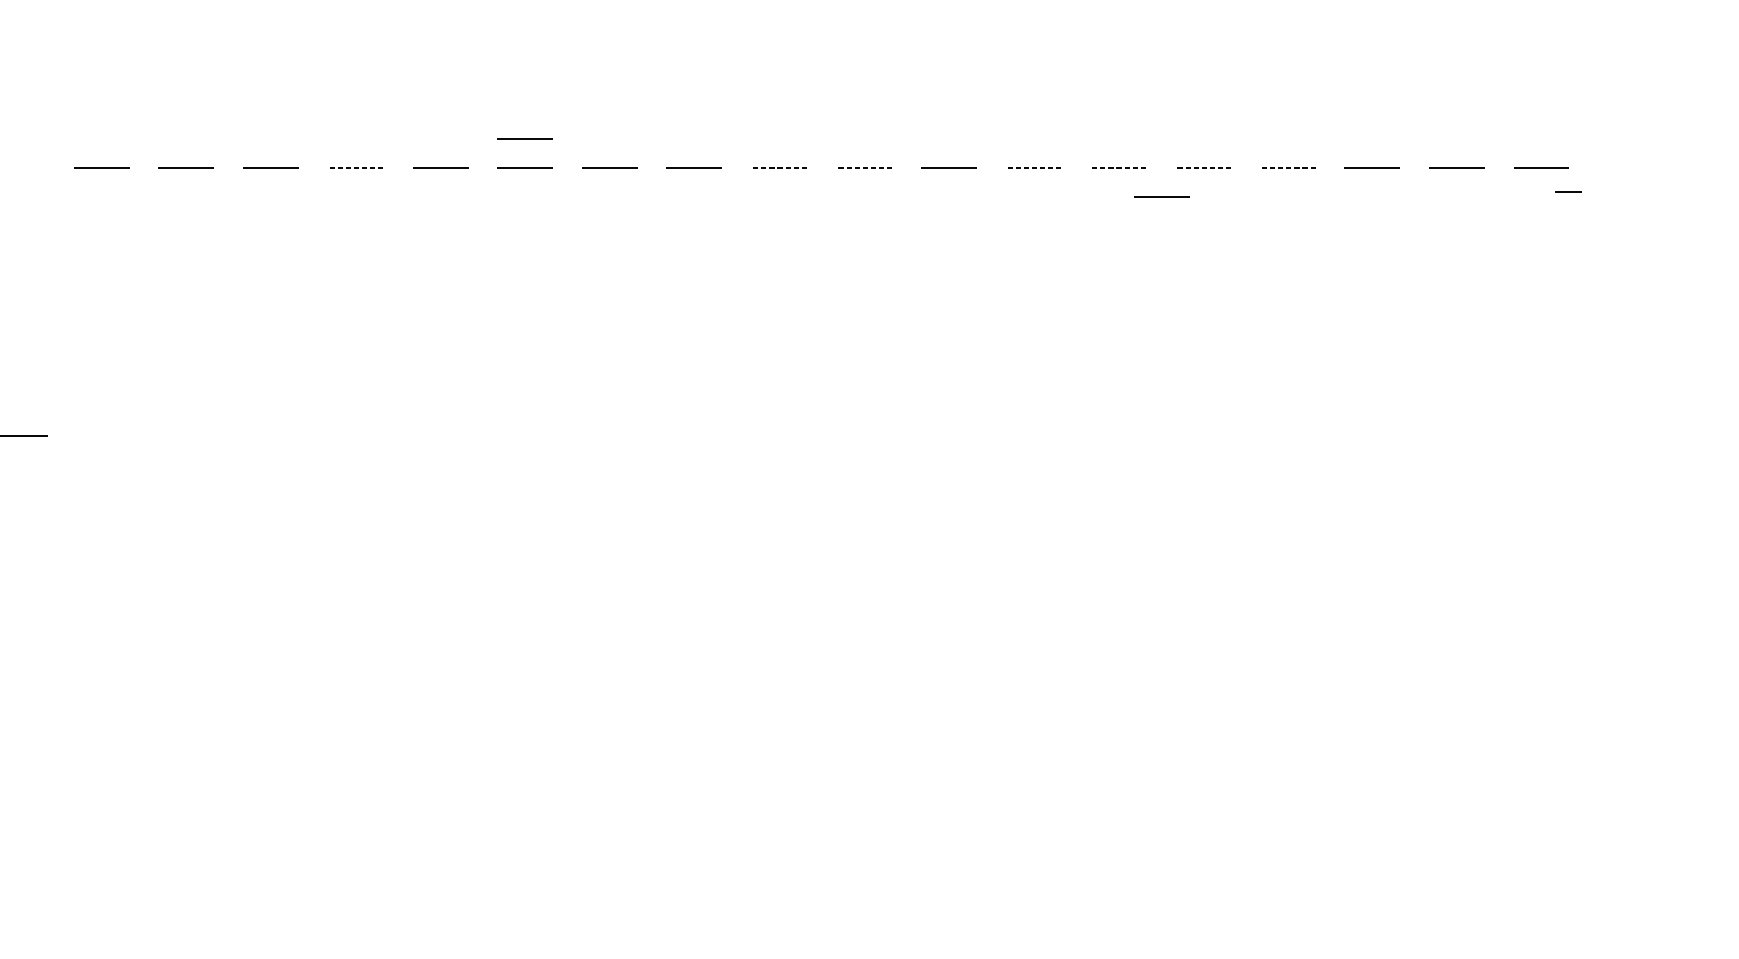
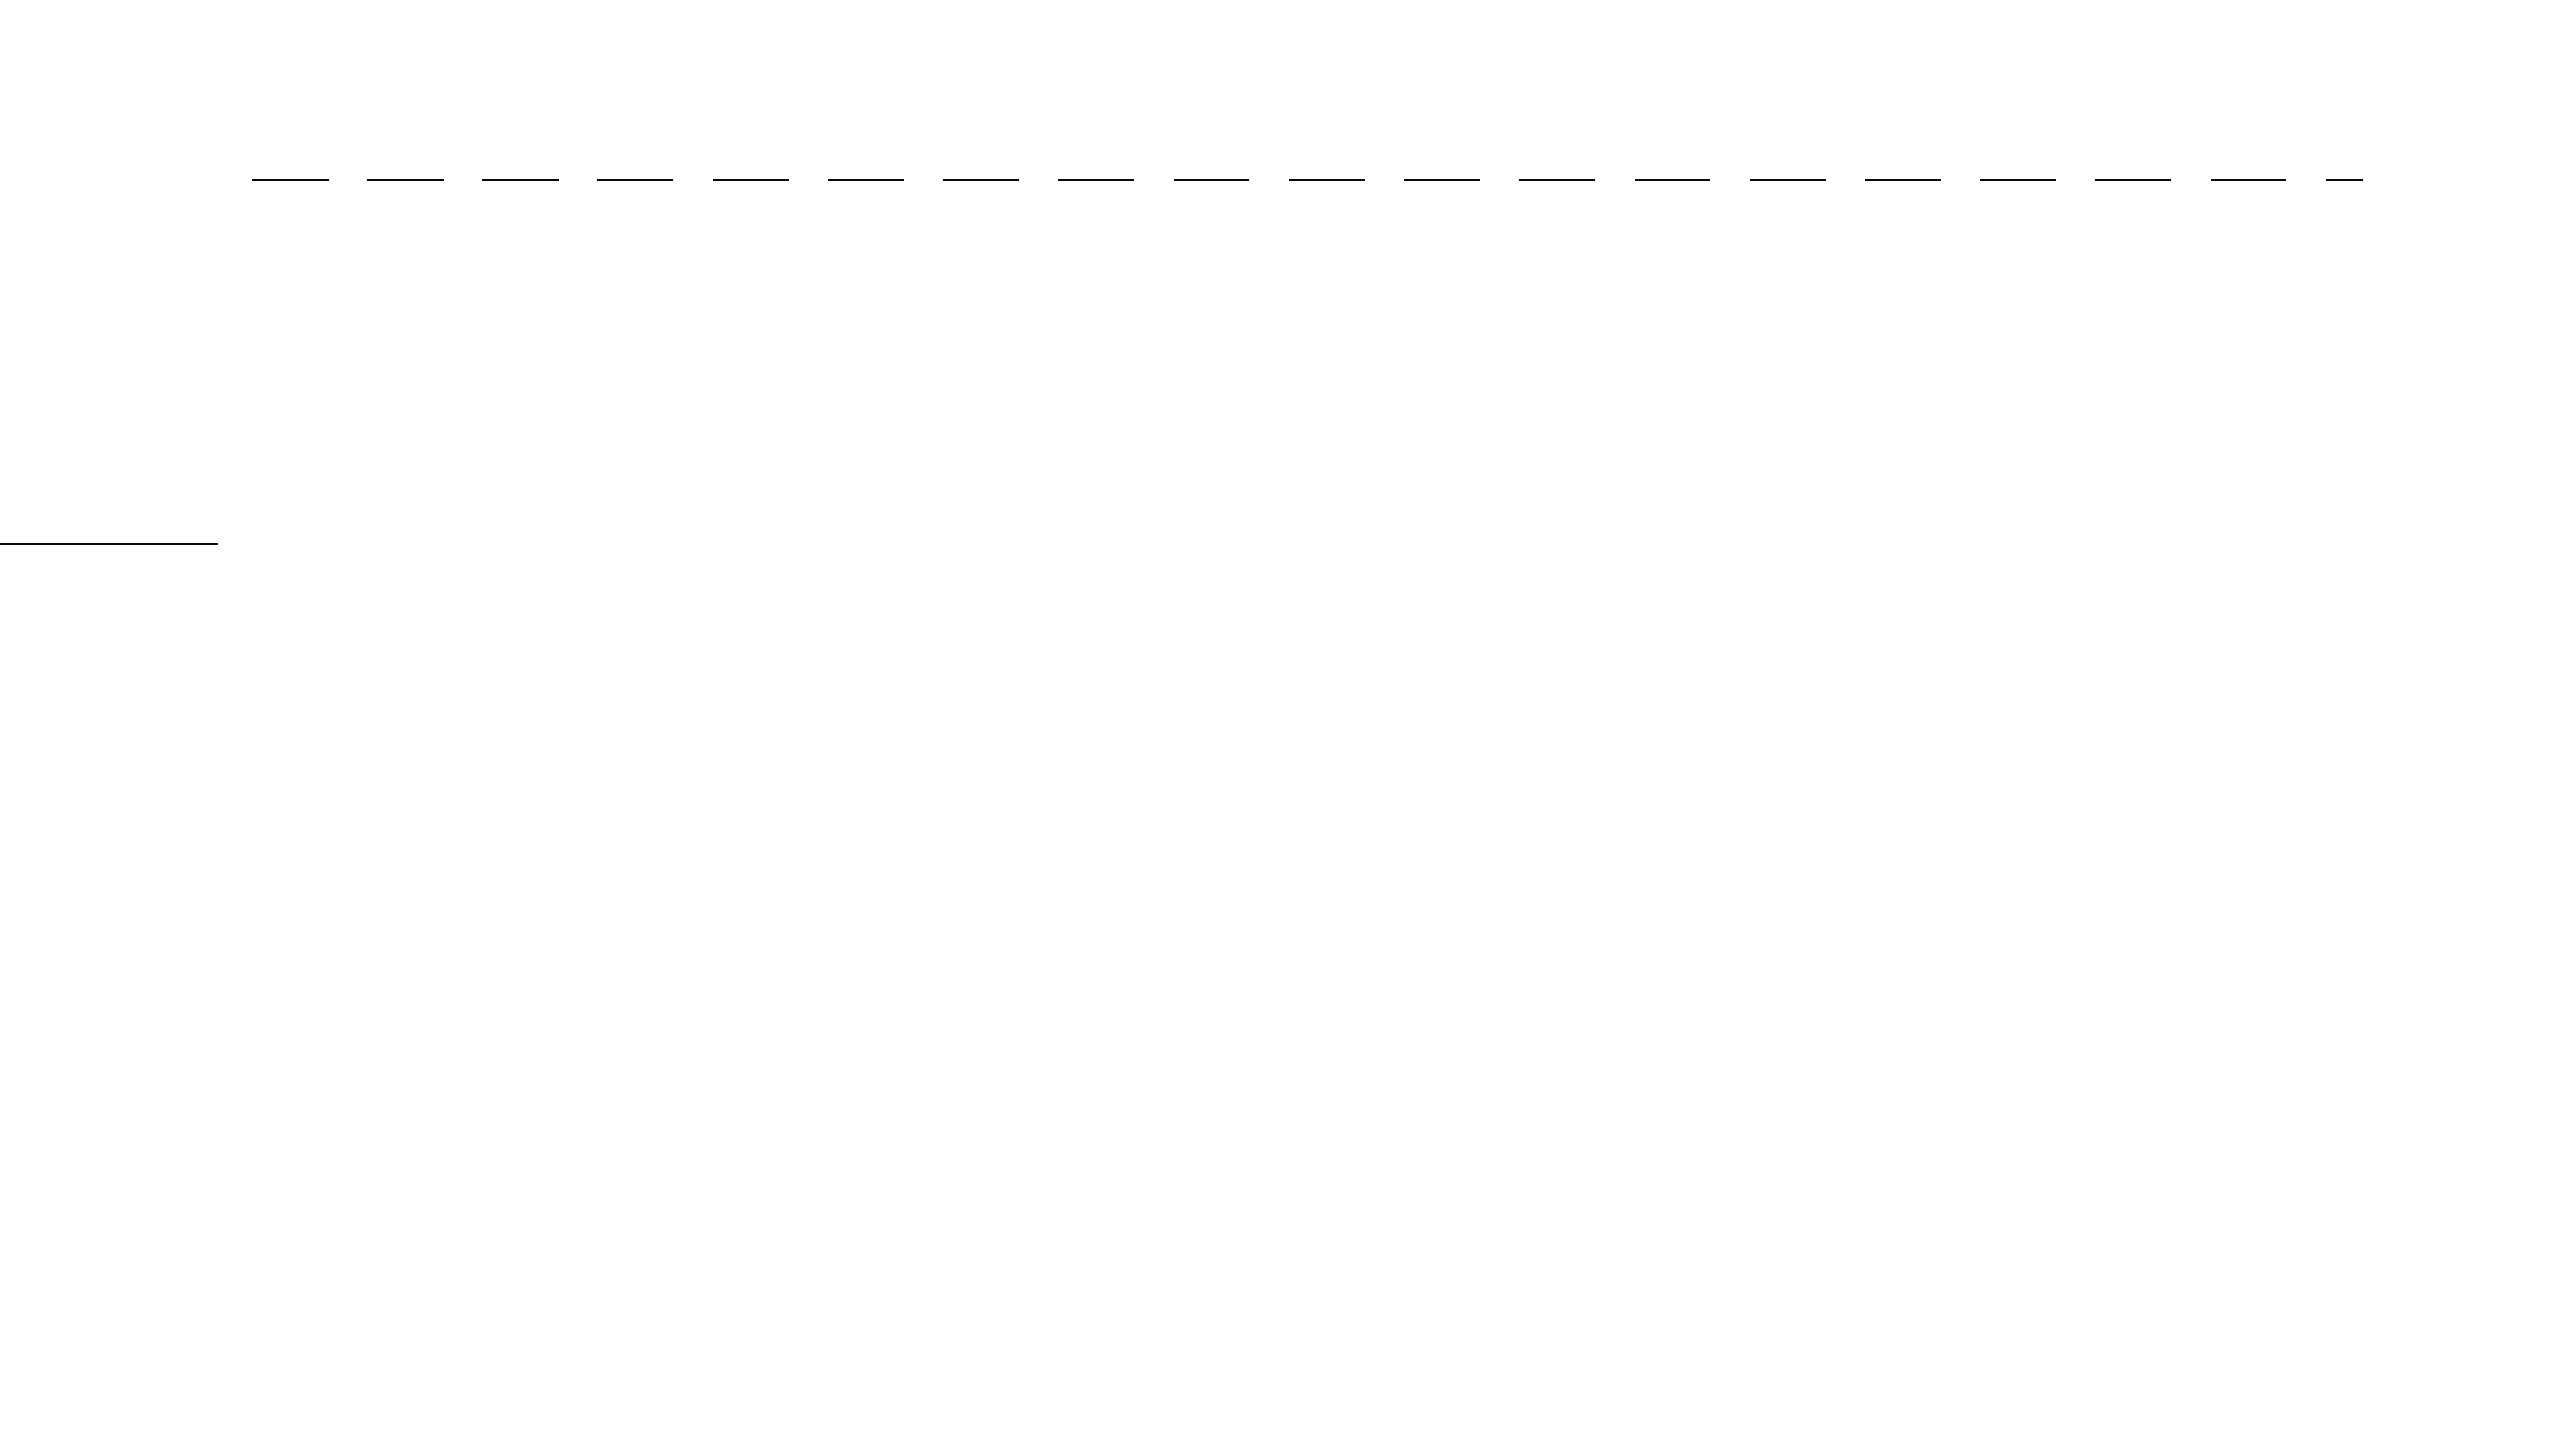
line: (524, 138) -> (865, 139), removed
line: (354, 168) -> (634, 180), dashed -> solid
line: (779, 168) -> (1211, 180), dashed -> solid
line: (863, 168) -> (1326, 180), dashed -> solid
line: (1032, 168) -> (1556, 180), dashed -> solid
line: (1118, 168) -> (1672, 180), dashed -> solid
line: (1202, 168) -> (1787, 180), dashed -> solid
line: (1287, 168) -> (1902, 180), dashed -> solid
line: (1568, 191) -> (2344, 179), moved
line: (1161, 196) -> (1731, 218), removed

